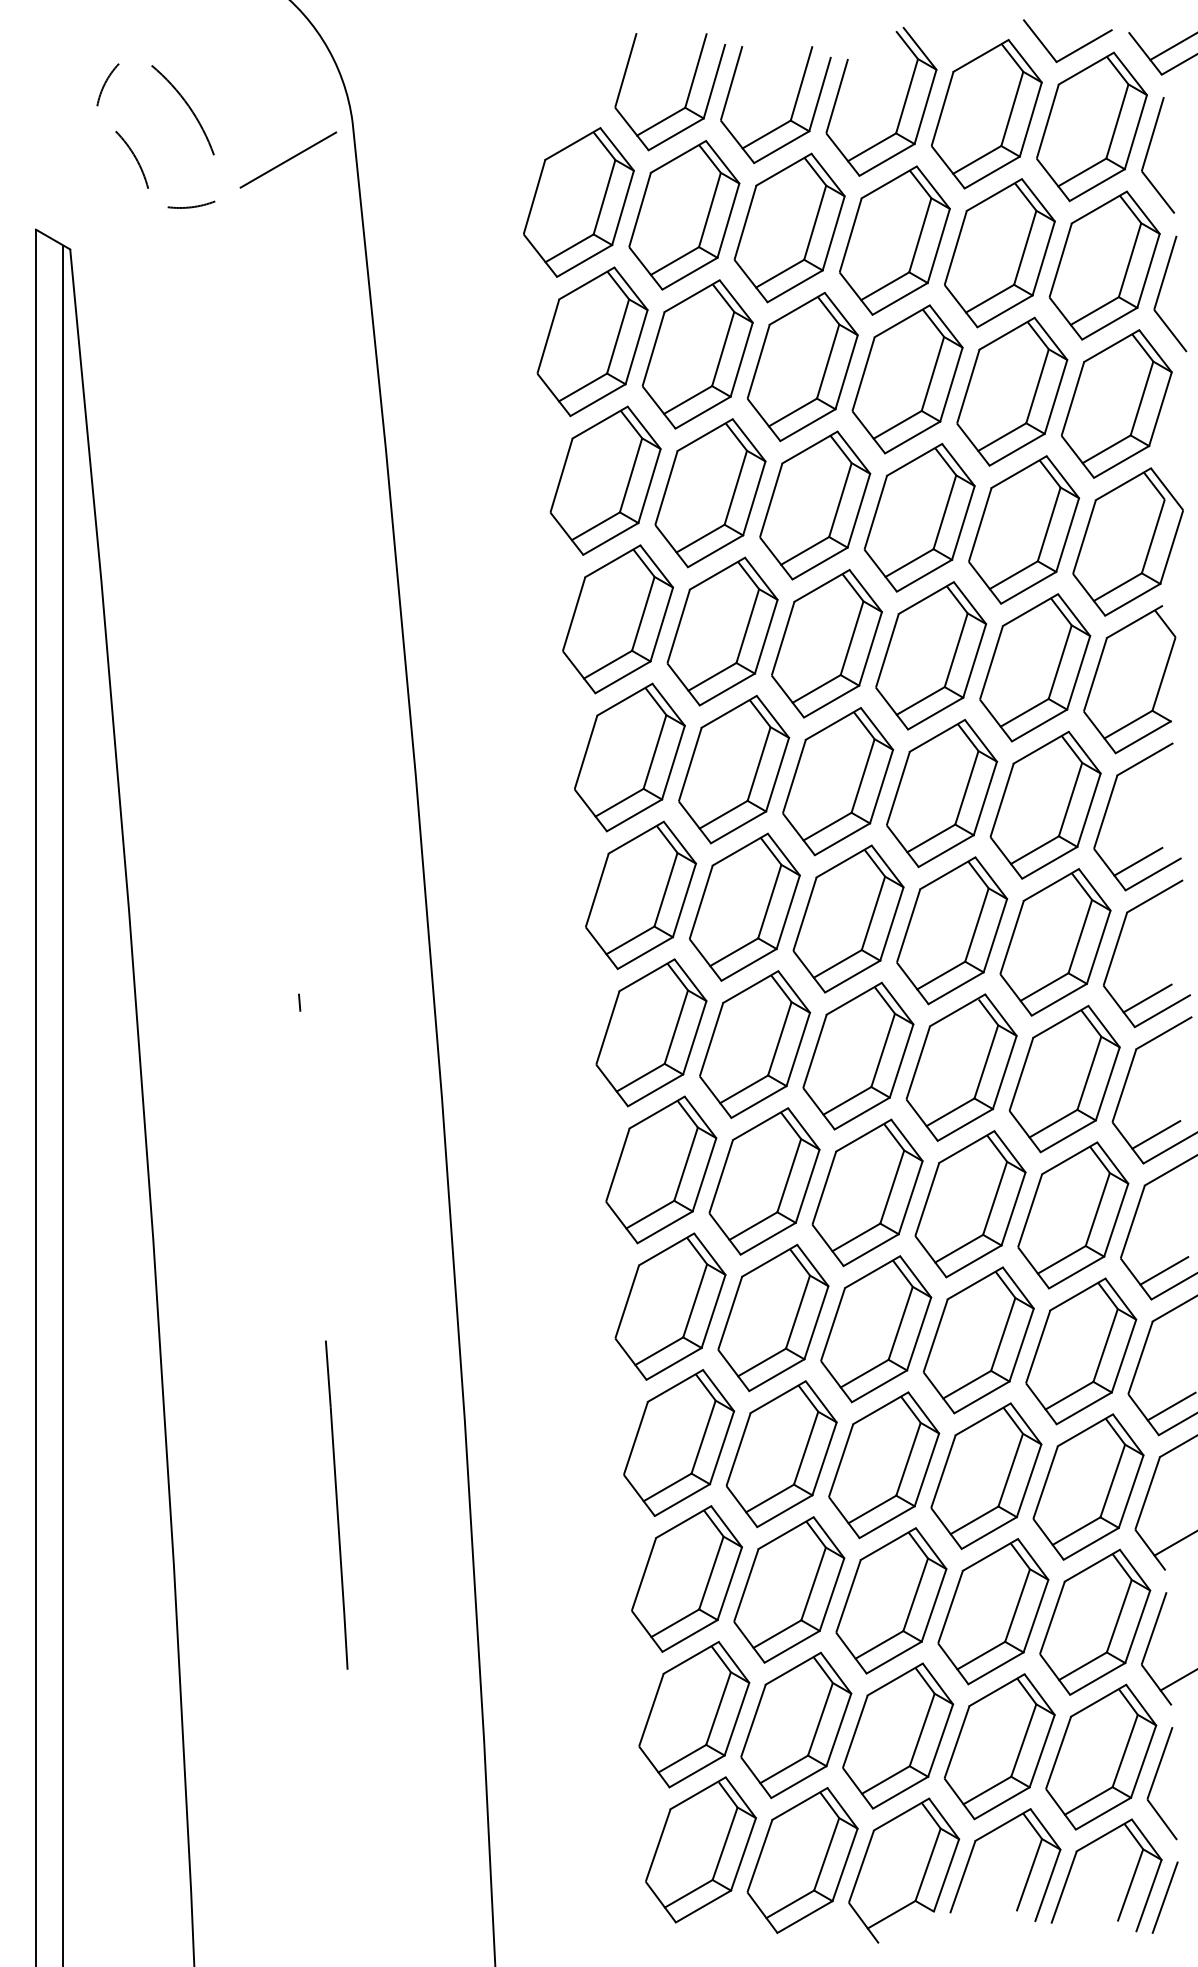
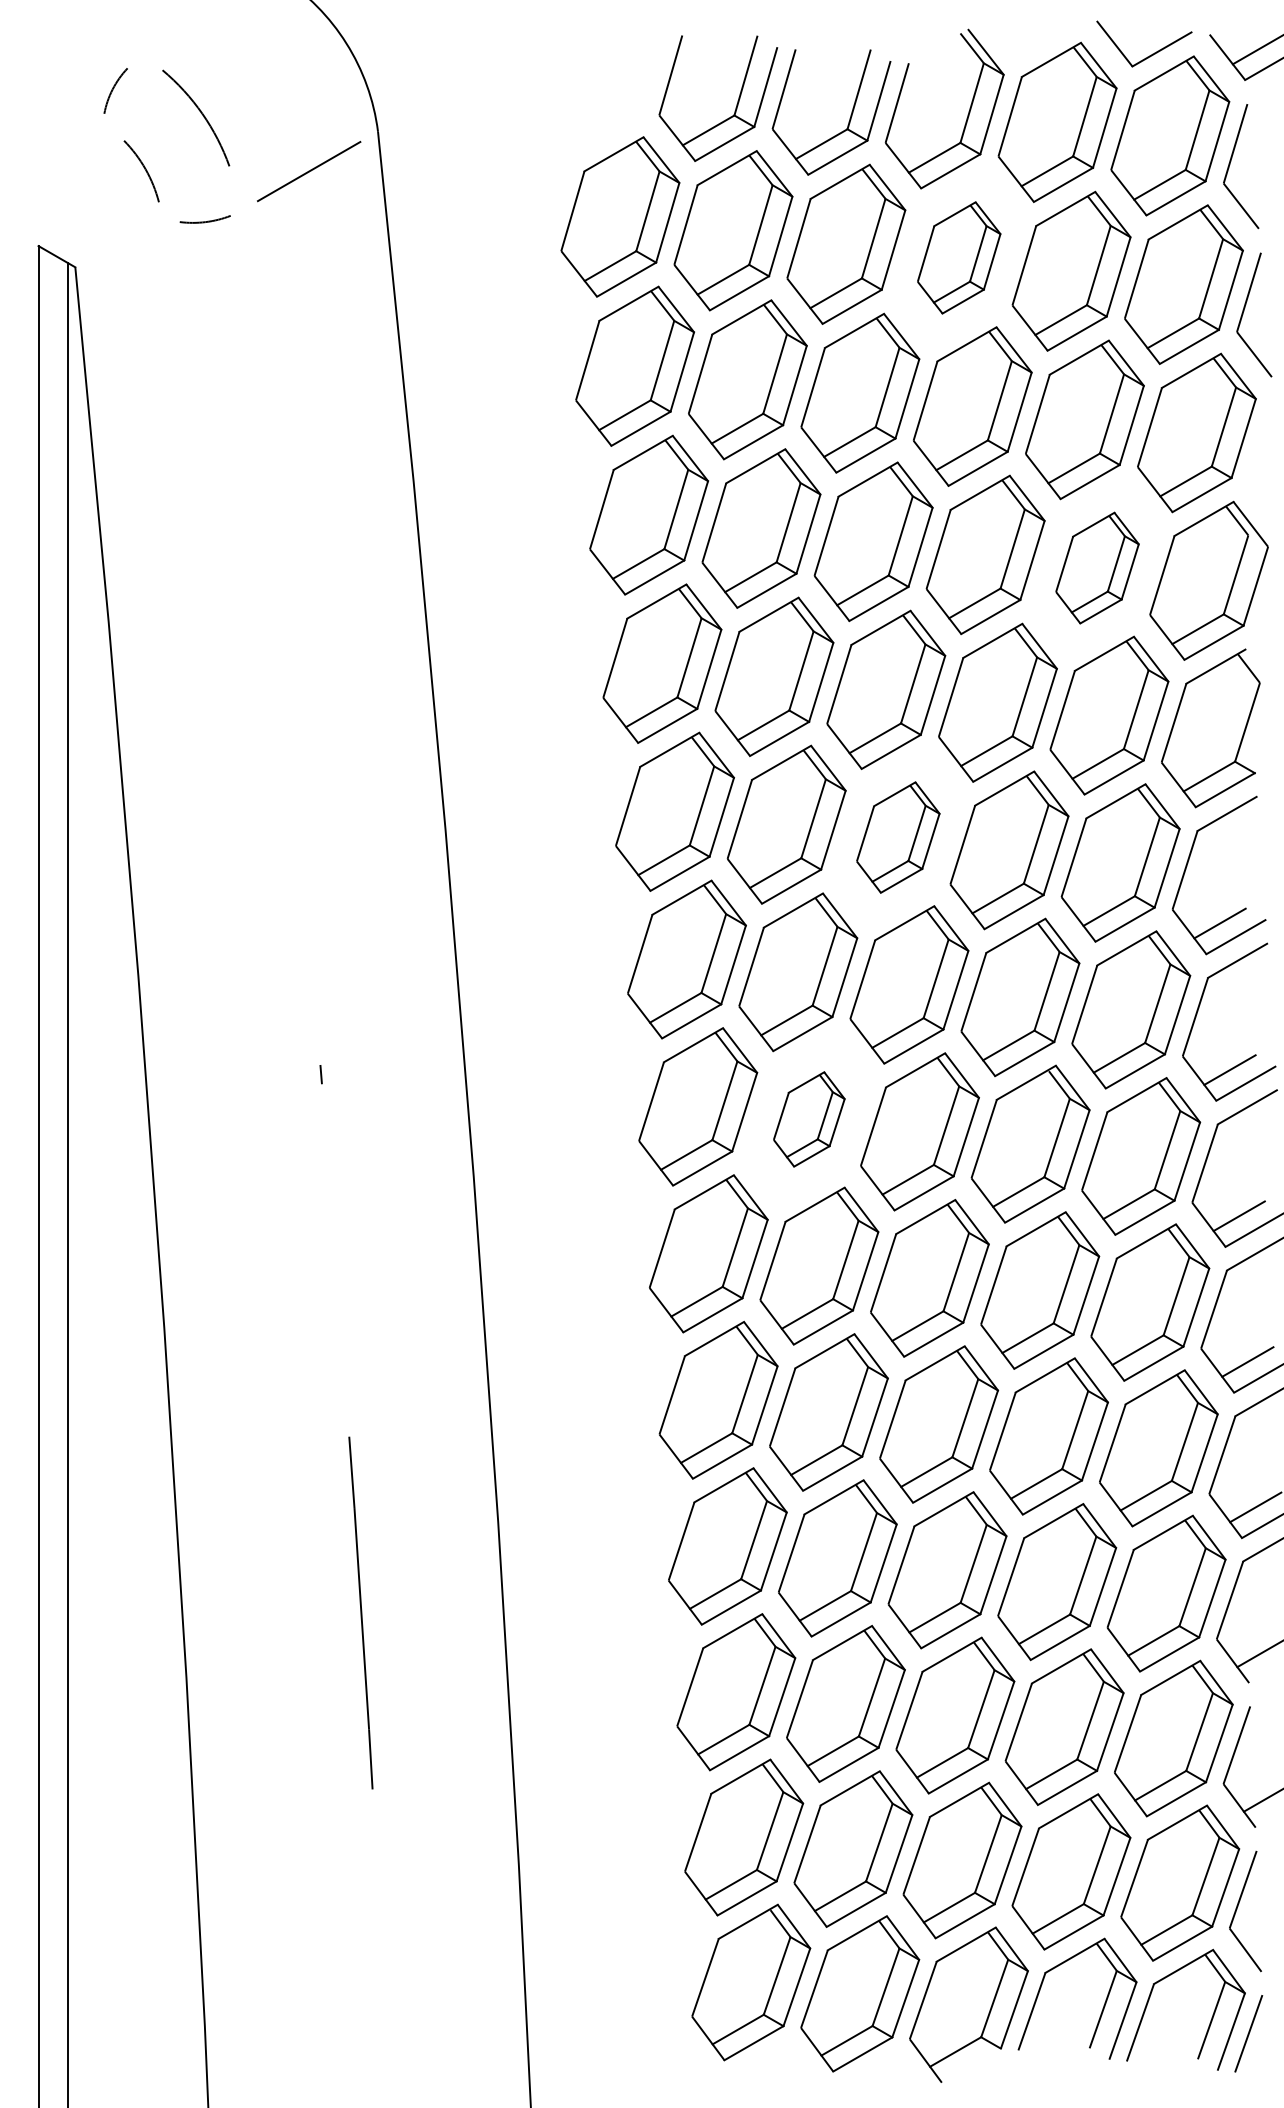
part: (895, 240) -> (959, 257), size x0.7
part: (1024, 530) -> (1097, 568), size x0.7
part: (838, 781) -> (898, 837), size x0.7
part: (755, 1044) -> (809, 1119), size x0.6

